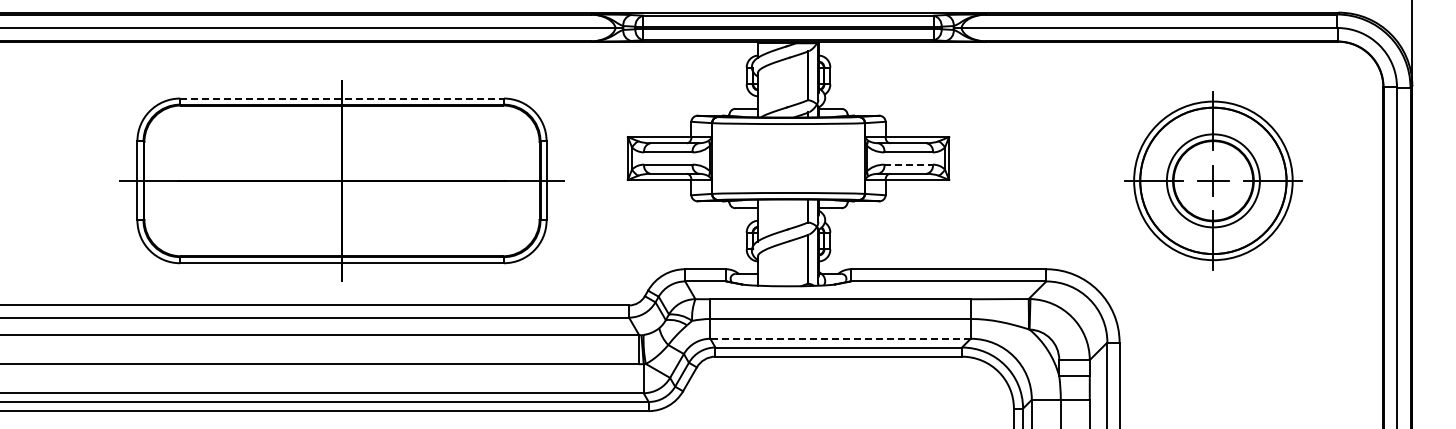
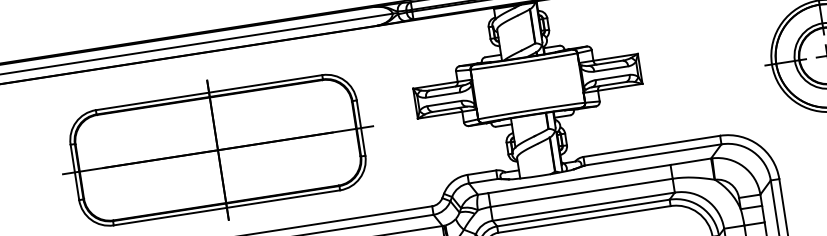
line: (342, 98) -> (209, 92), dashed -> solid
line: (909, 164) -> (613, 77), dashed -> solid
line: (840, 338) -> (583, 206), dashed -> solid

